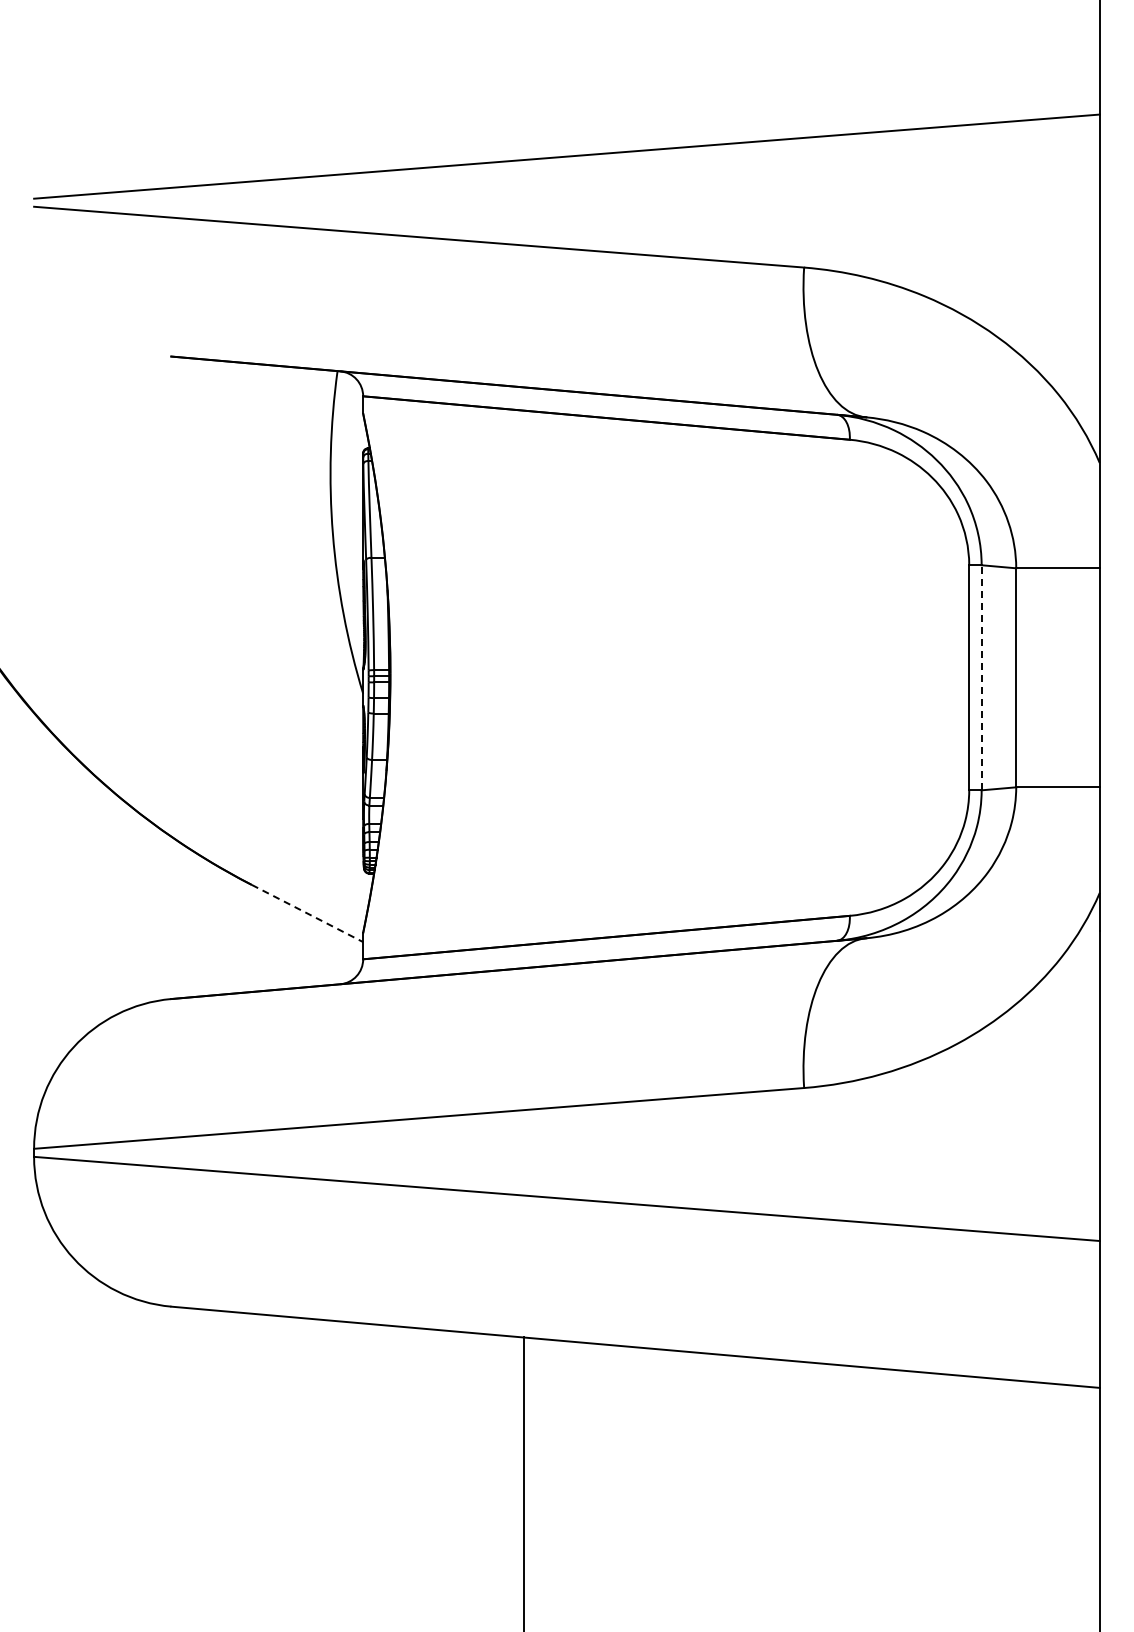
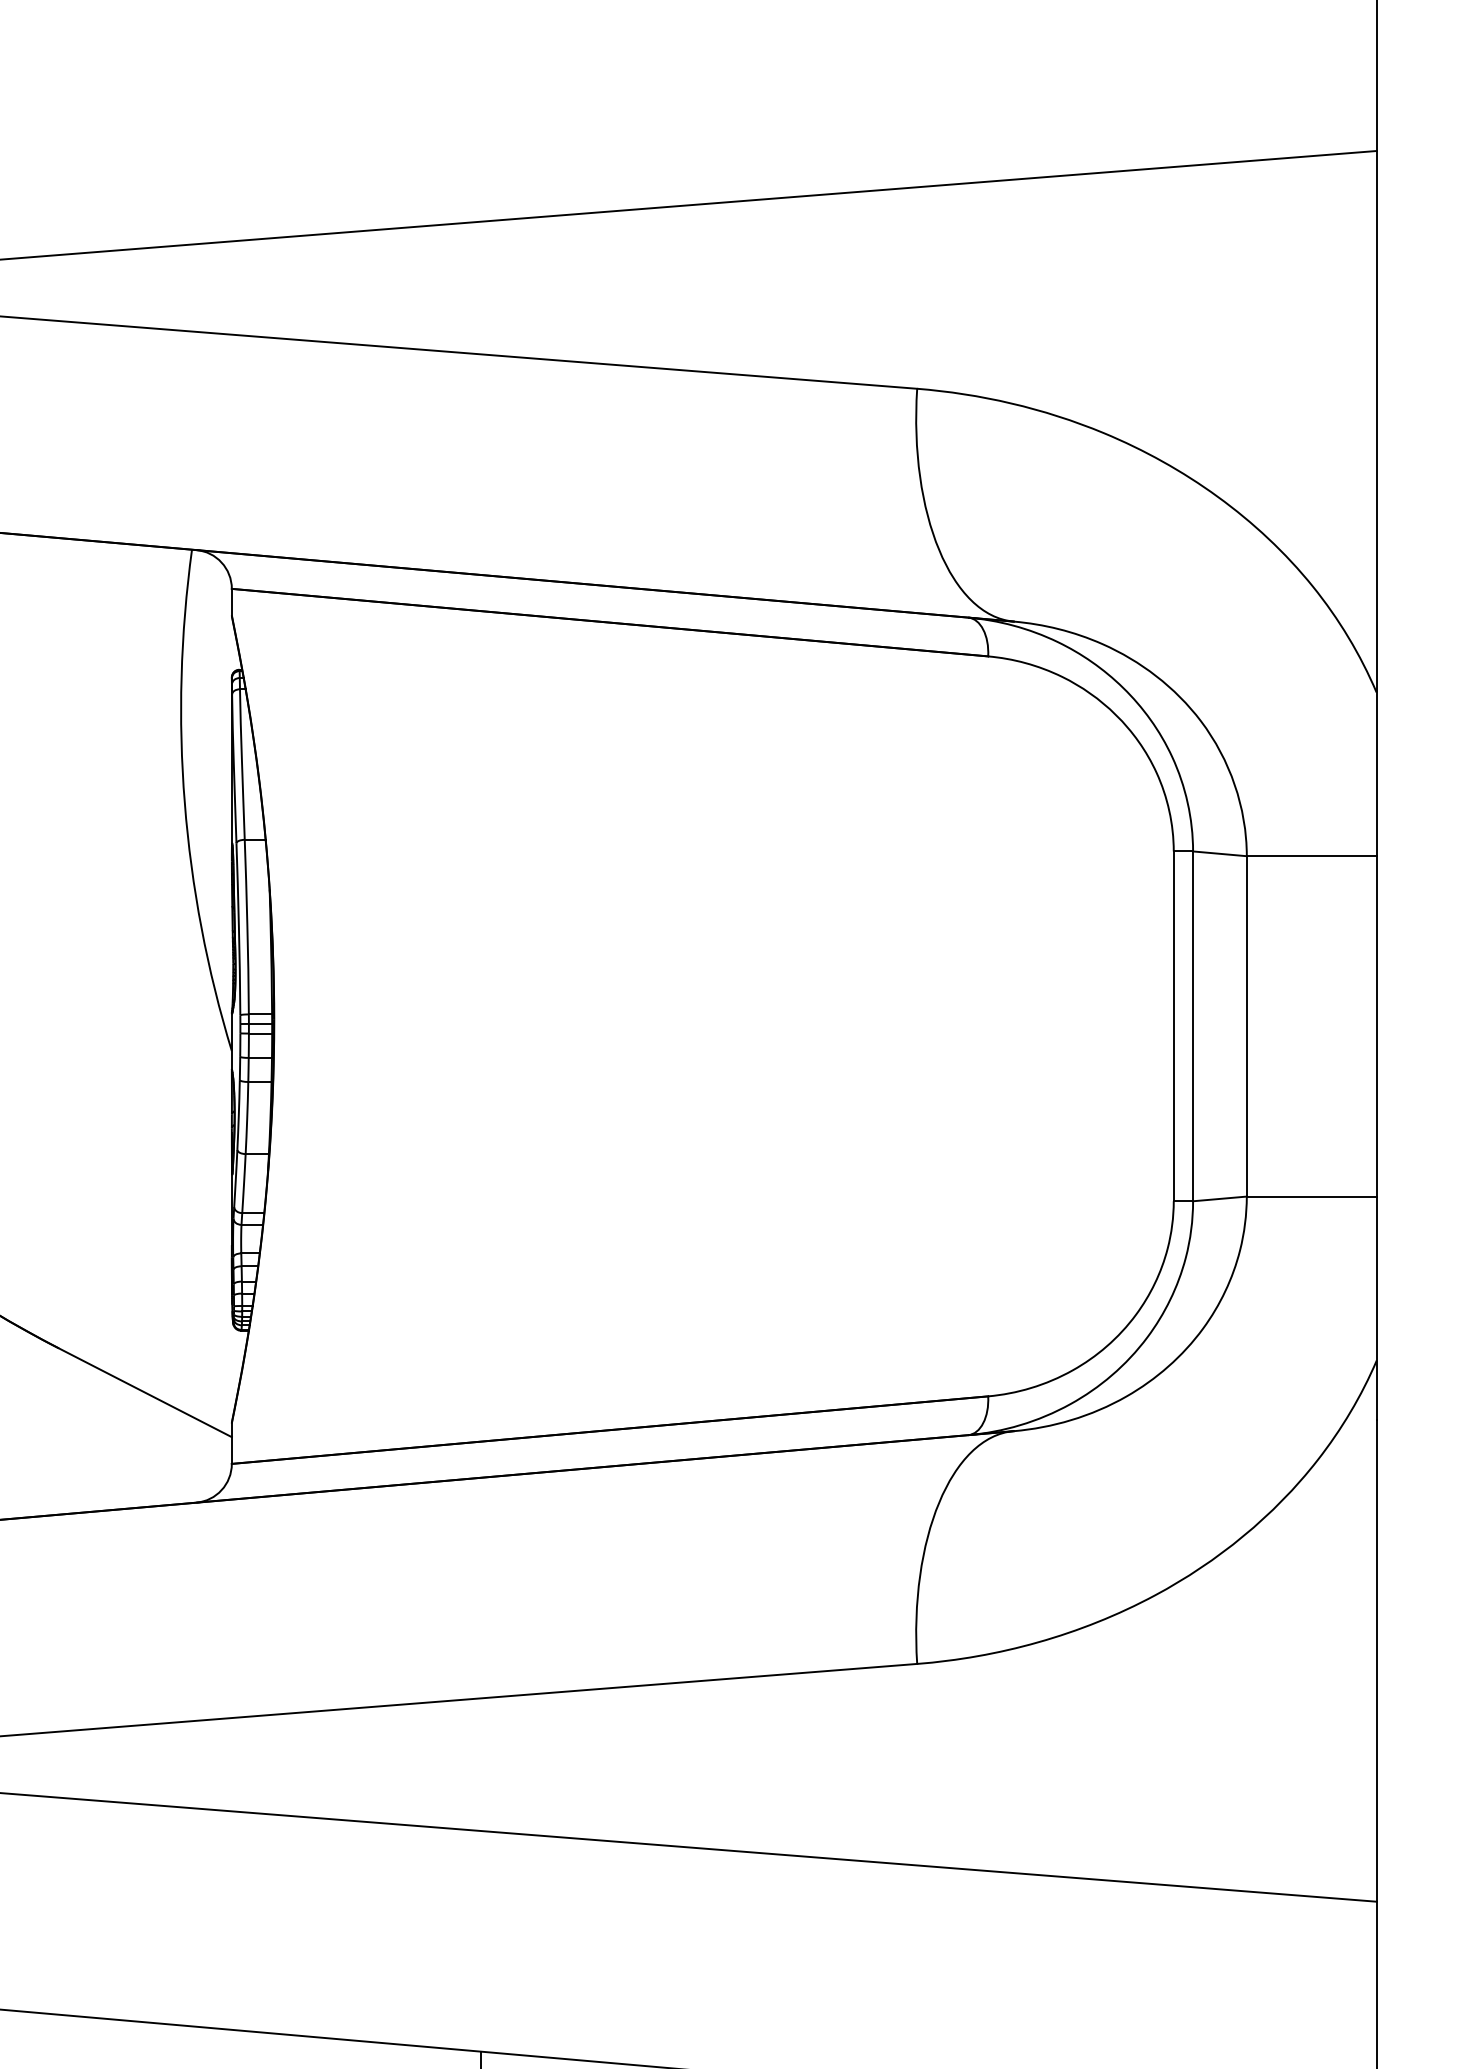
line: (981, 677) -> (1192, 1025), dashed -> solid
line: (307, 913) -> (145, 1392), dashed -> solid

